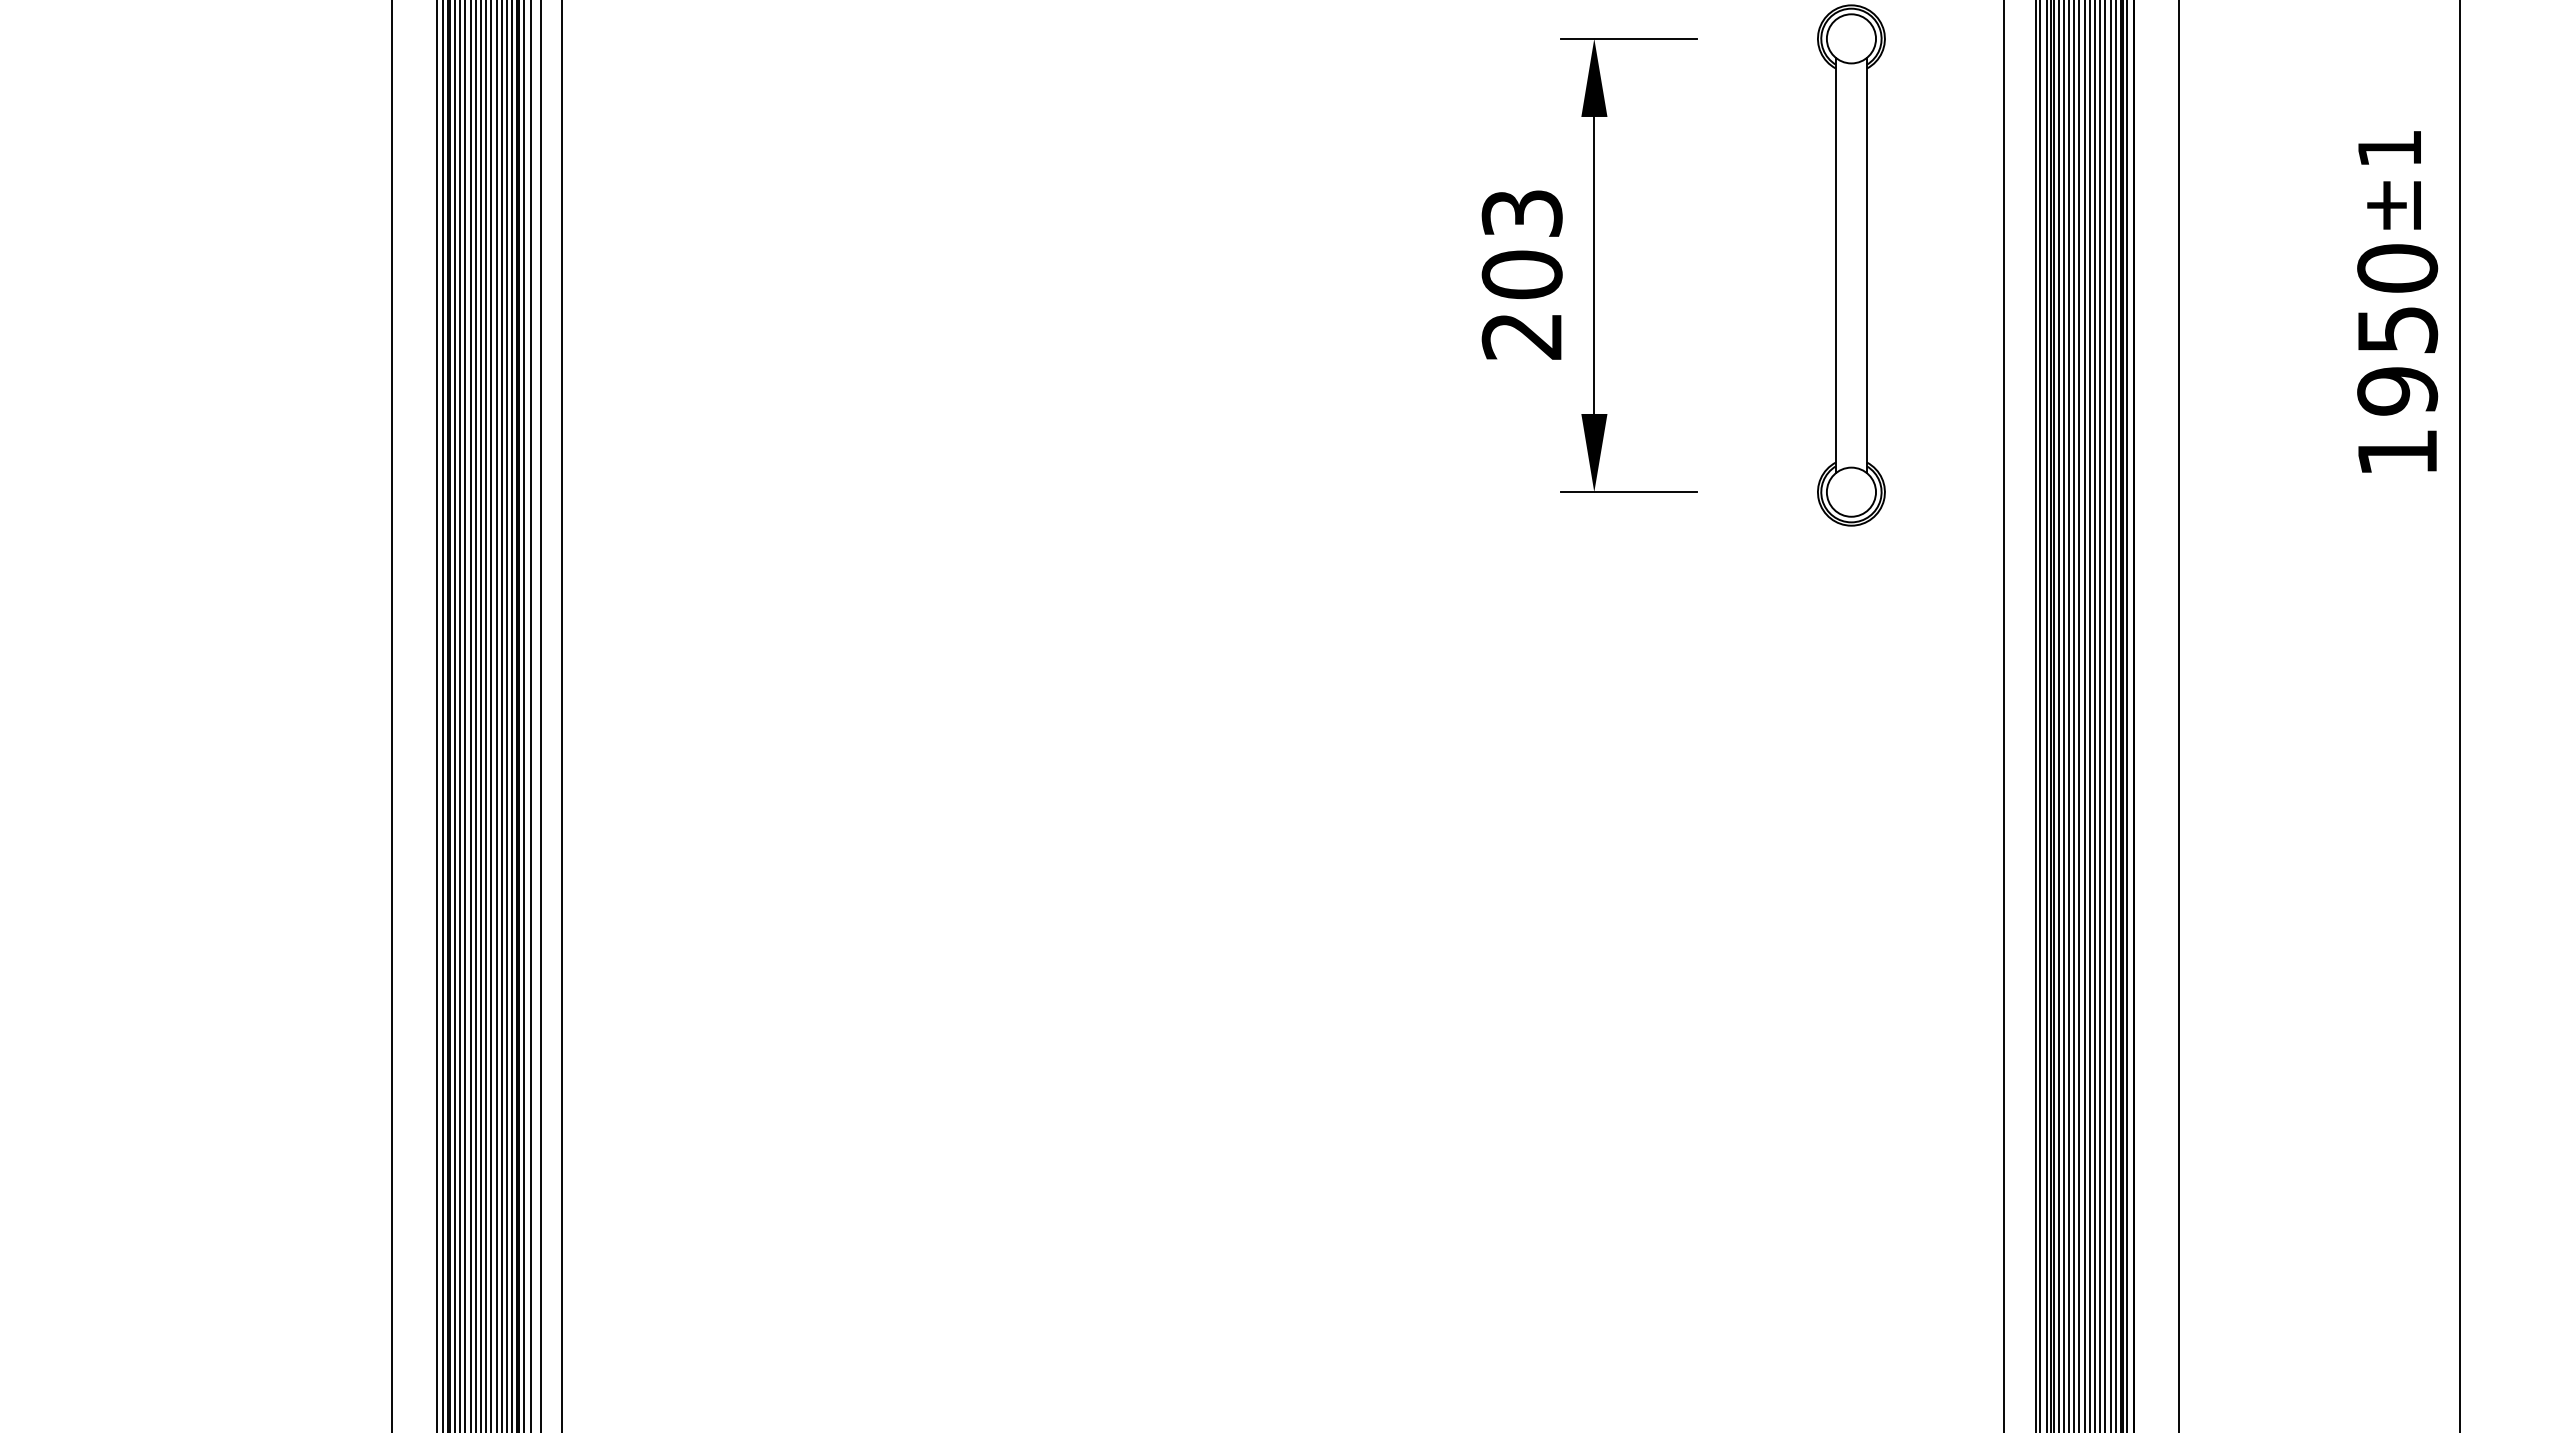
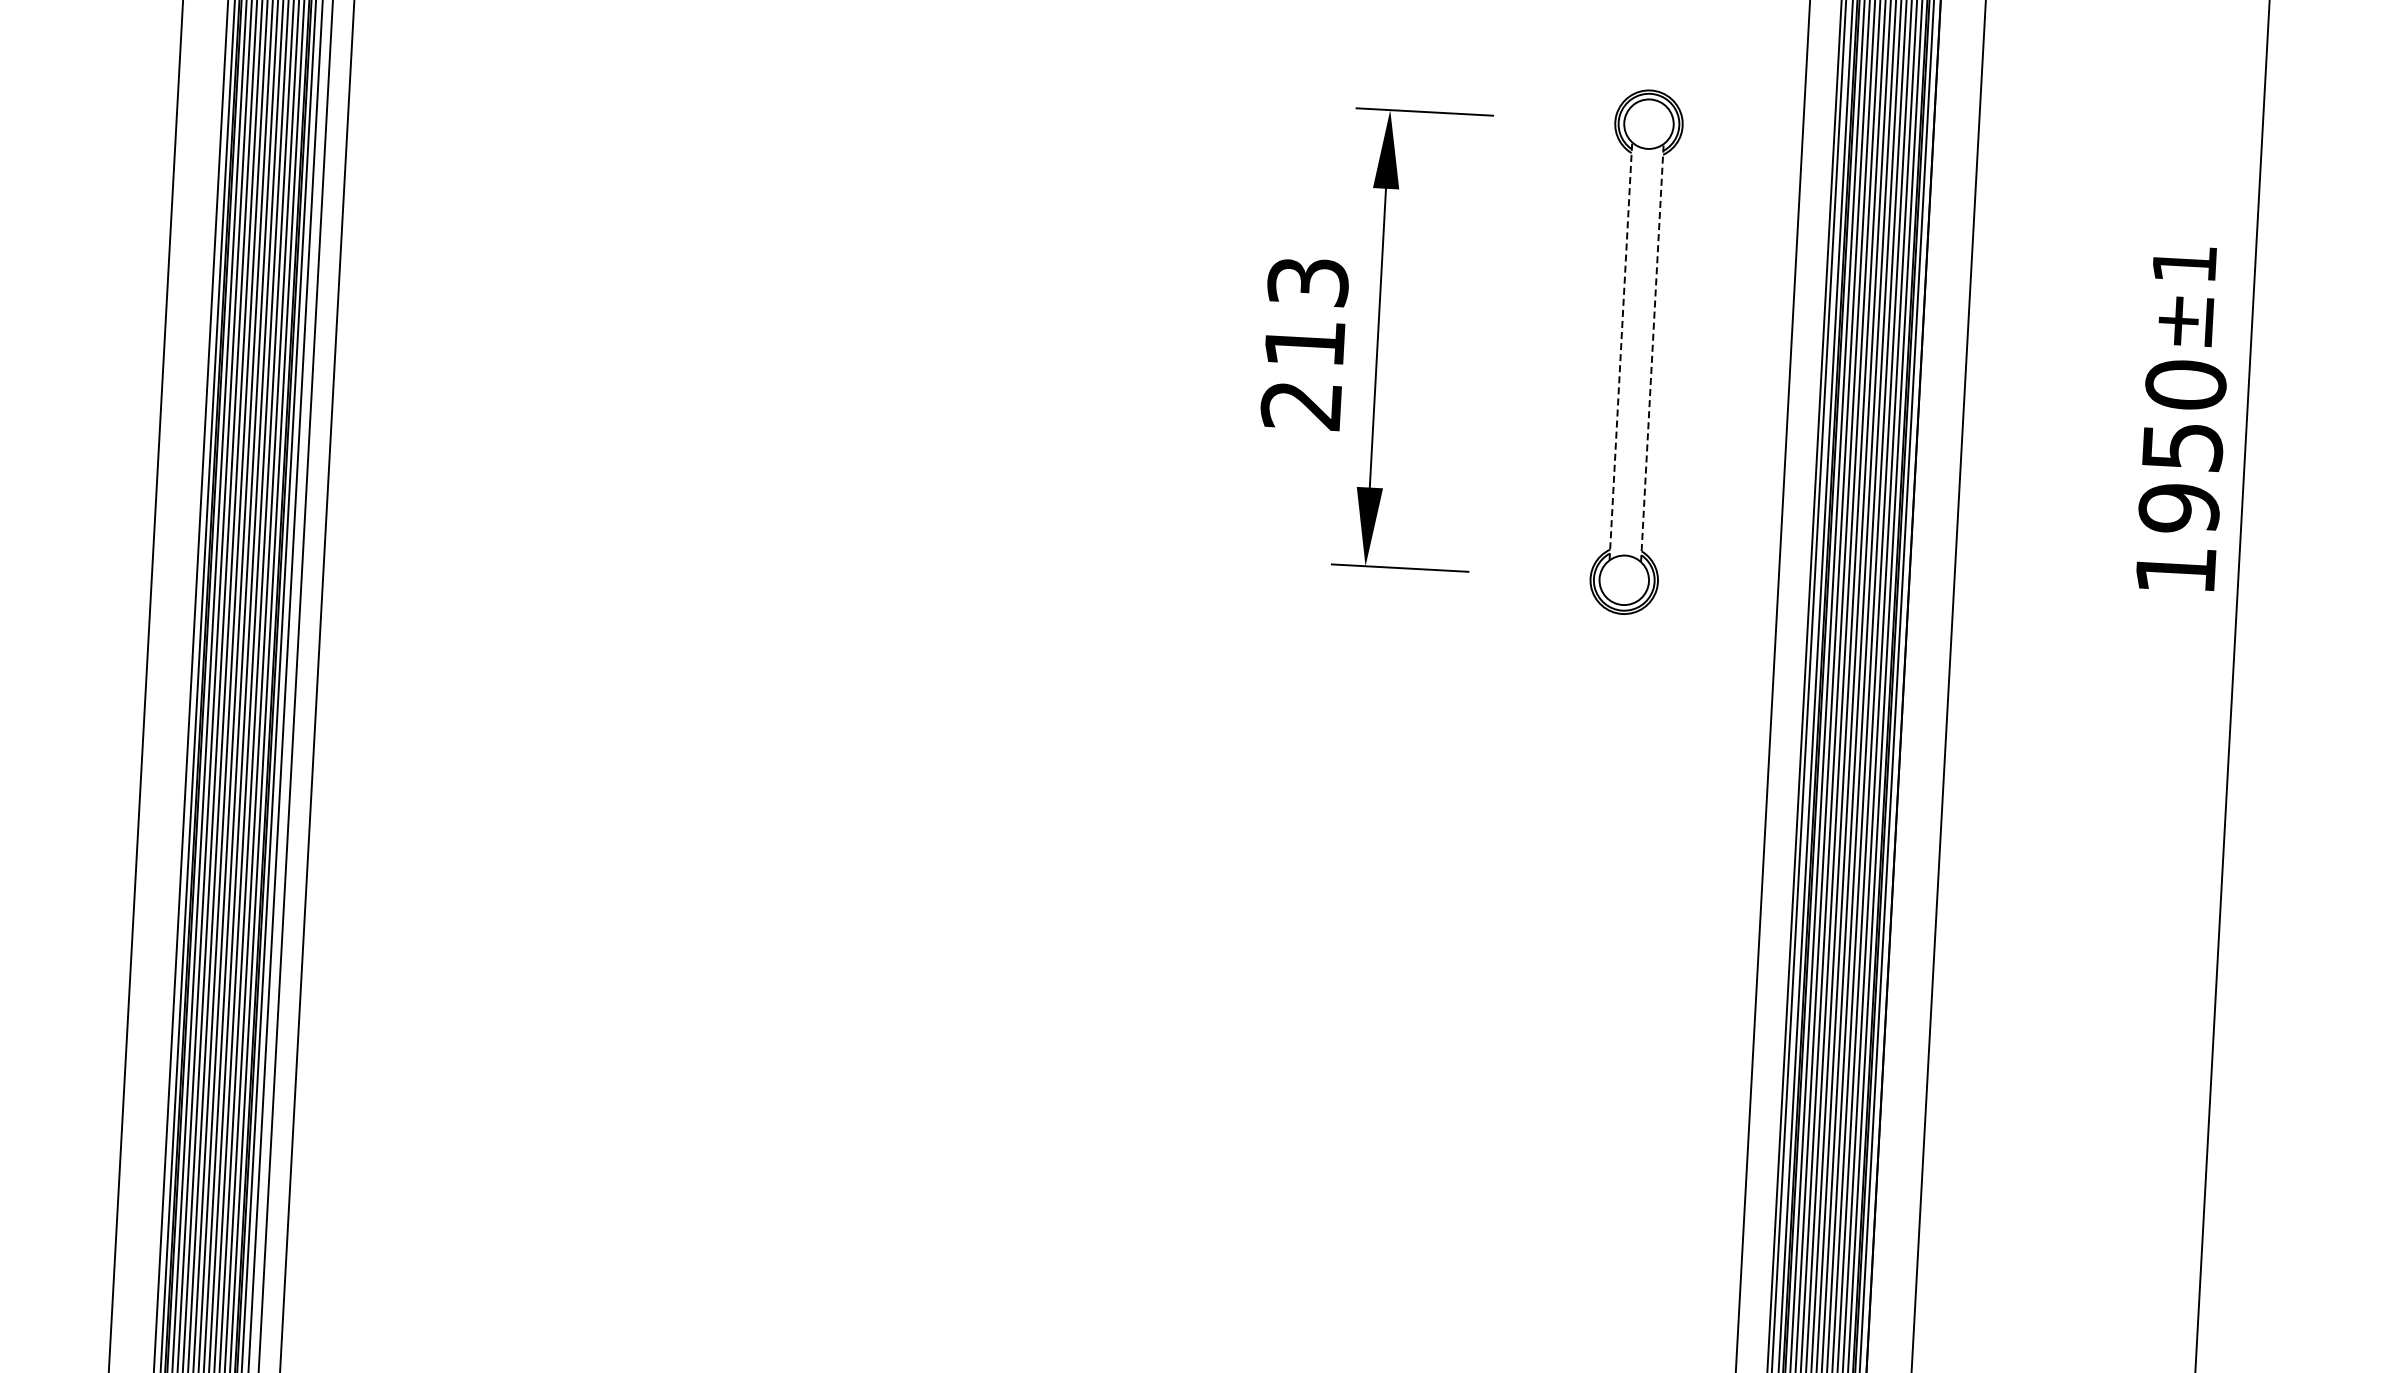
line: (1835, 265) -> (1620, 351), solid -> dashed
line: (1867, 265) -> (1652, 353), solid -> dashed
text: (1521, 274) -> (1304, 343), 203 -> 213

